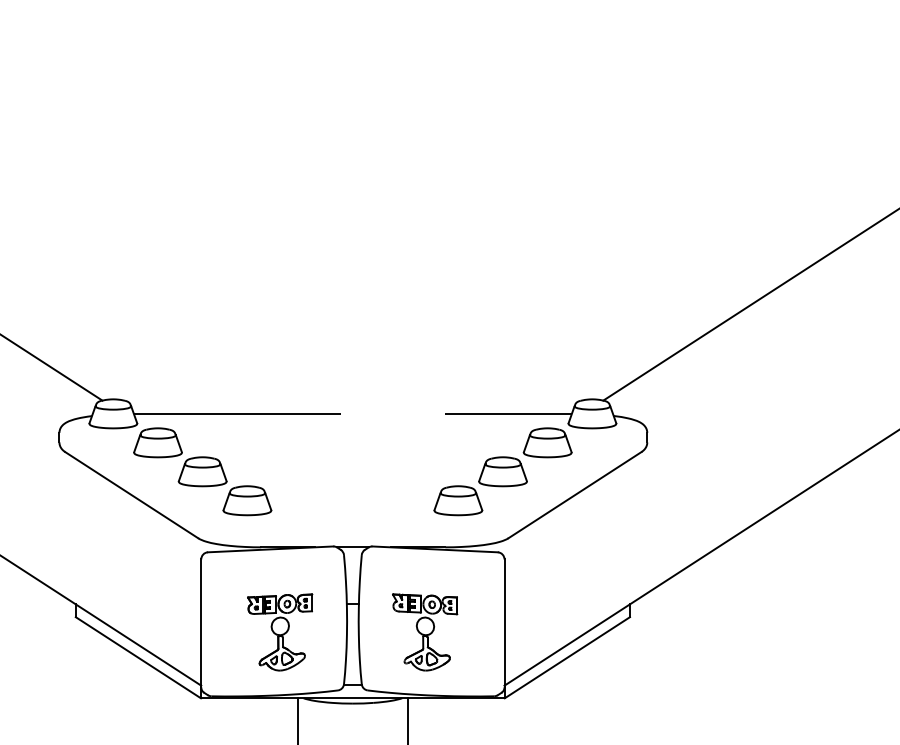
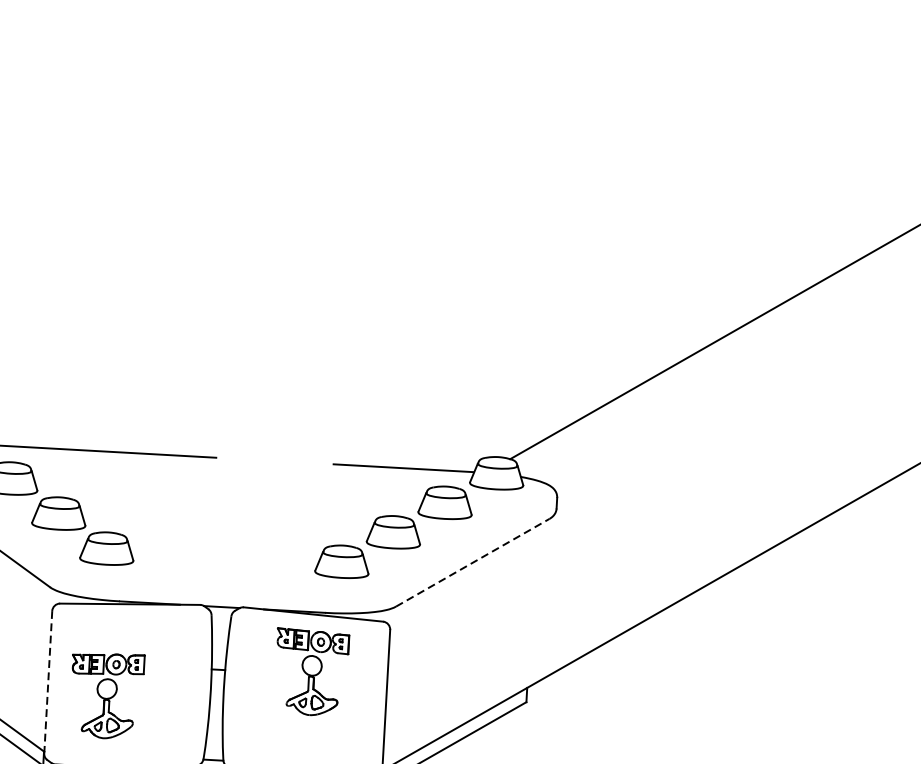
line: (575, 494) -> (473, 562), solid -> dashed
line: (201, 623) -> (48, 682), solid -> dashed
part: (280, 632) -> (107, 695), moved
part: (425, 632) -> (311, 672), moved

